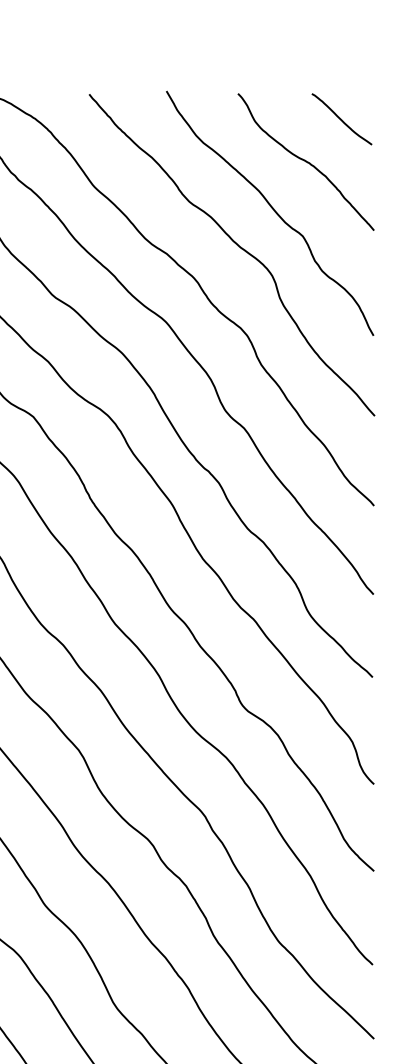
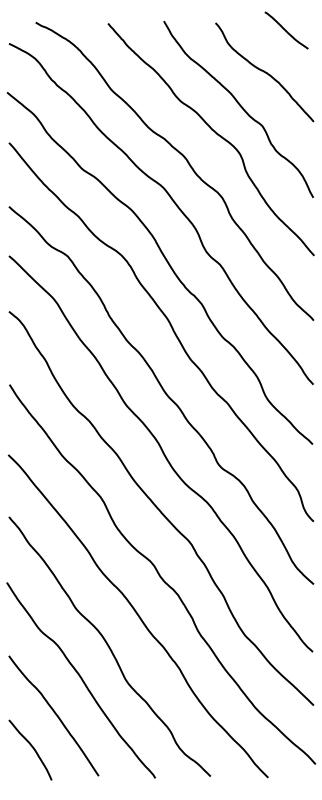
curve: (341, 119) -> (286, 30), moved

